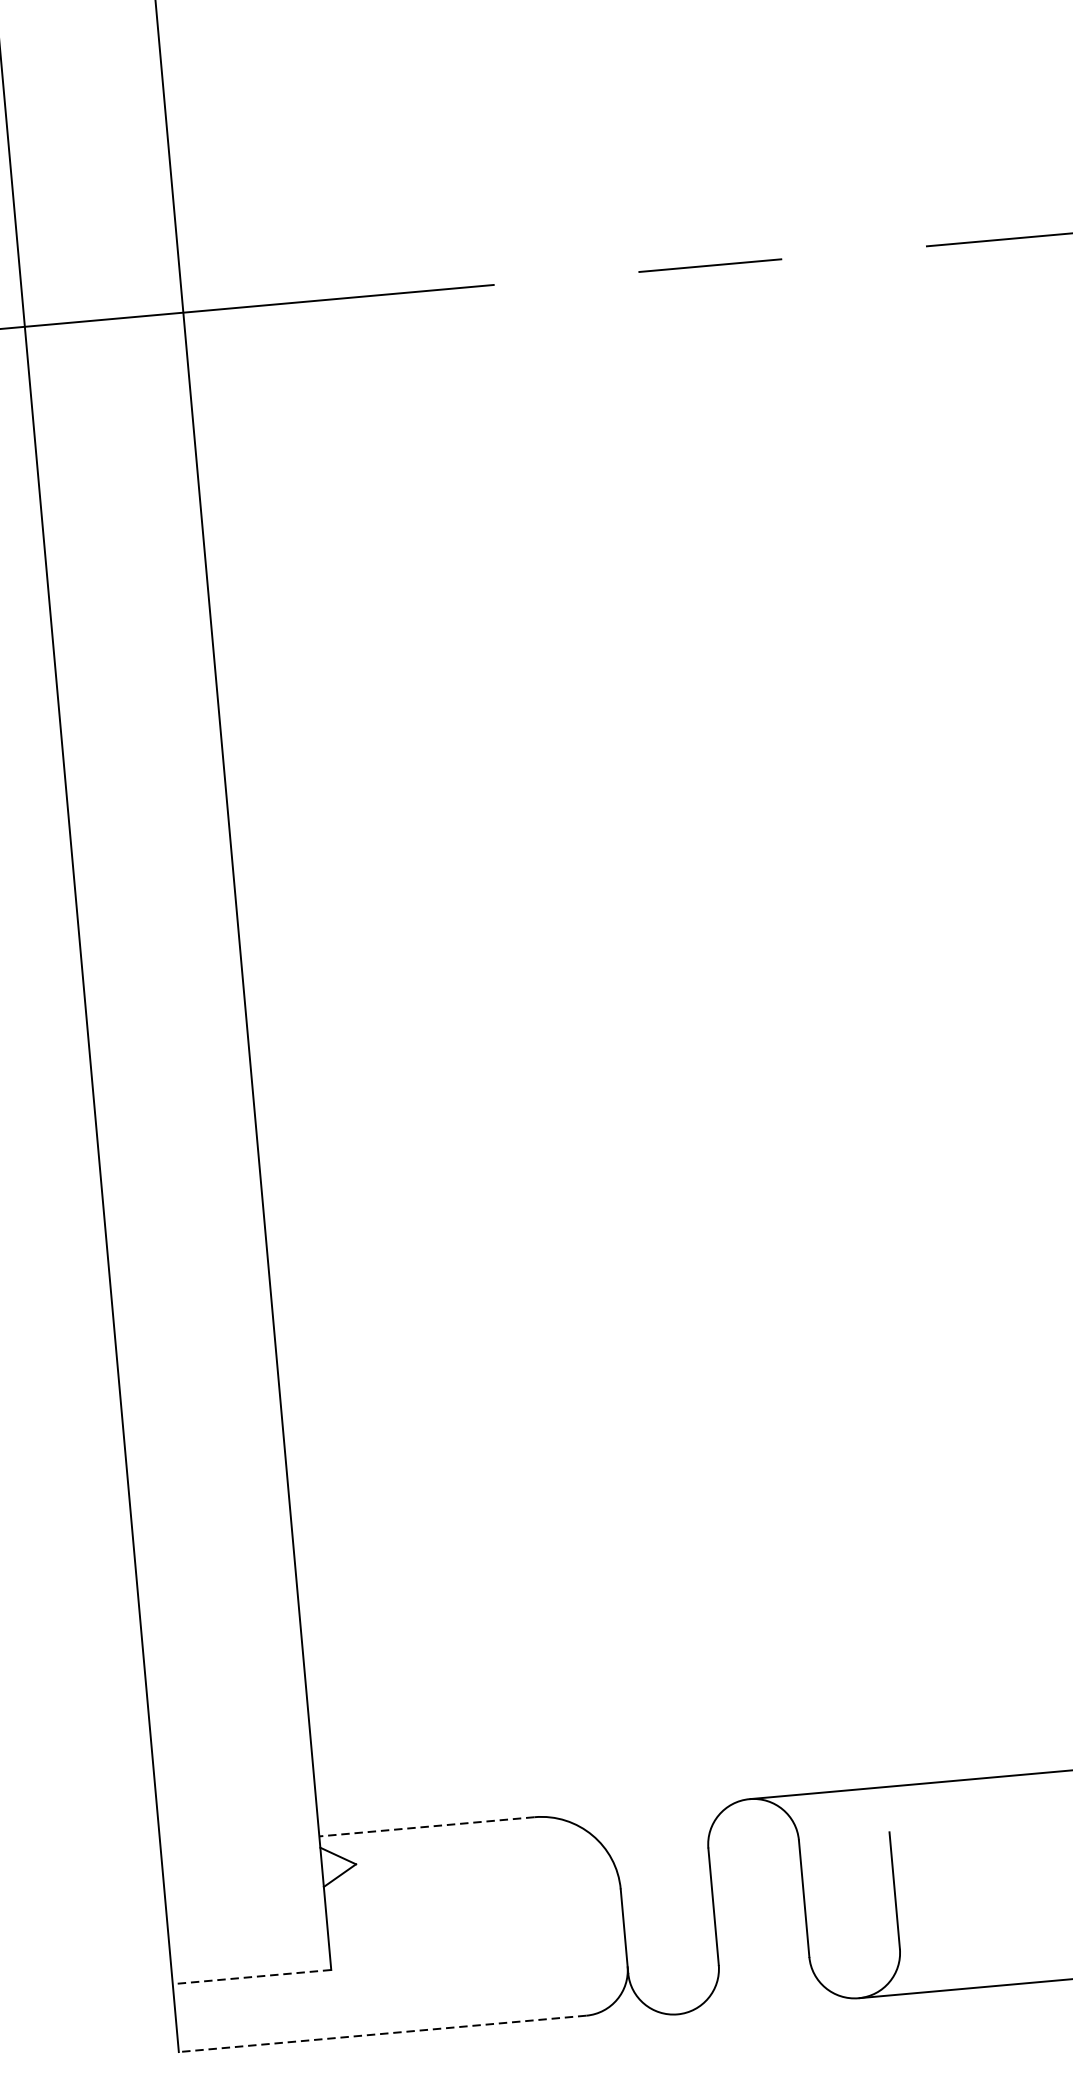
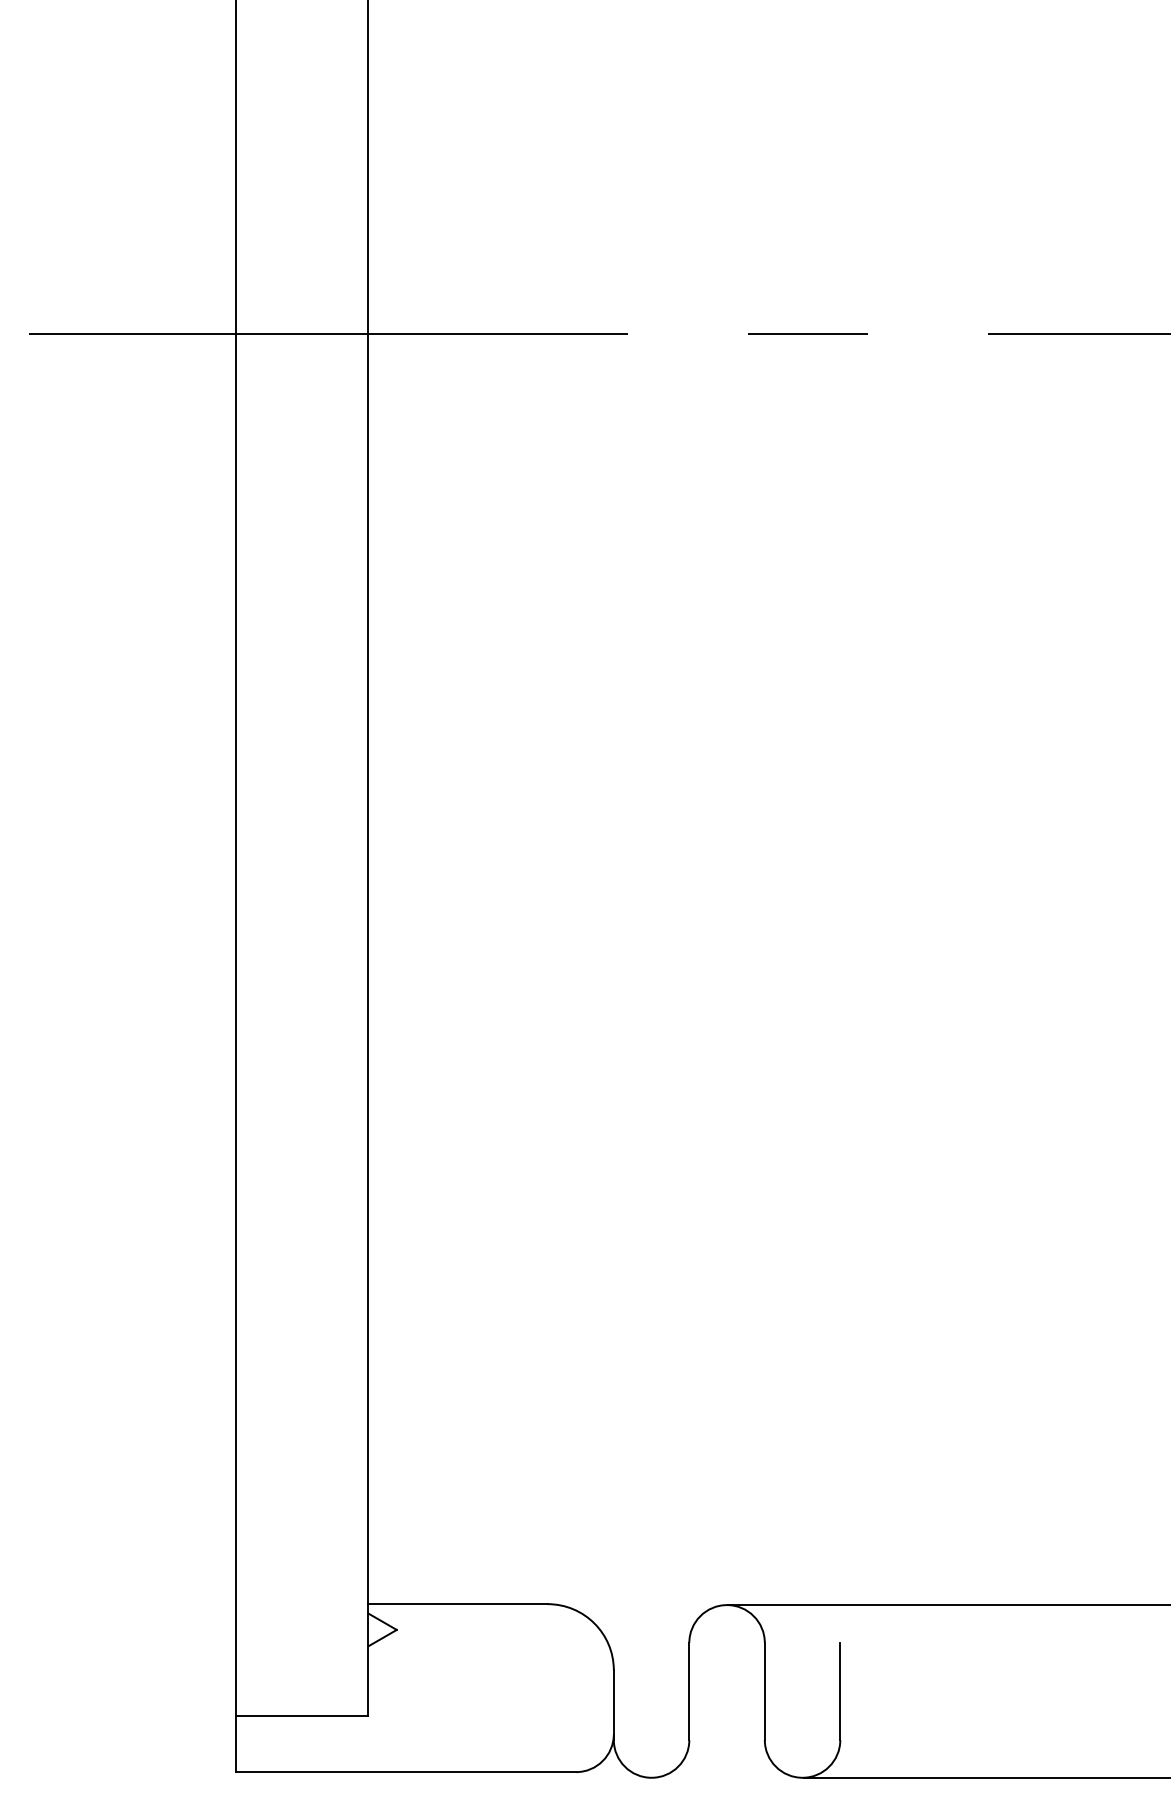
line: (427, 1827) -> (458, 1604), dashed -> solid
line: (250, 1977) -> (301, 1715), dashed -> solid
line: (382, 2034) -> (406, 1772), dashed -> solid

